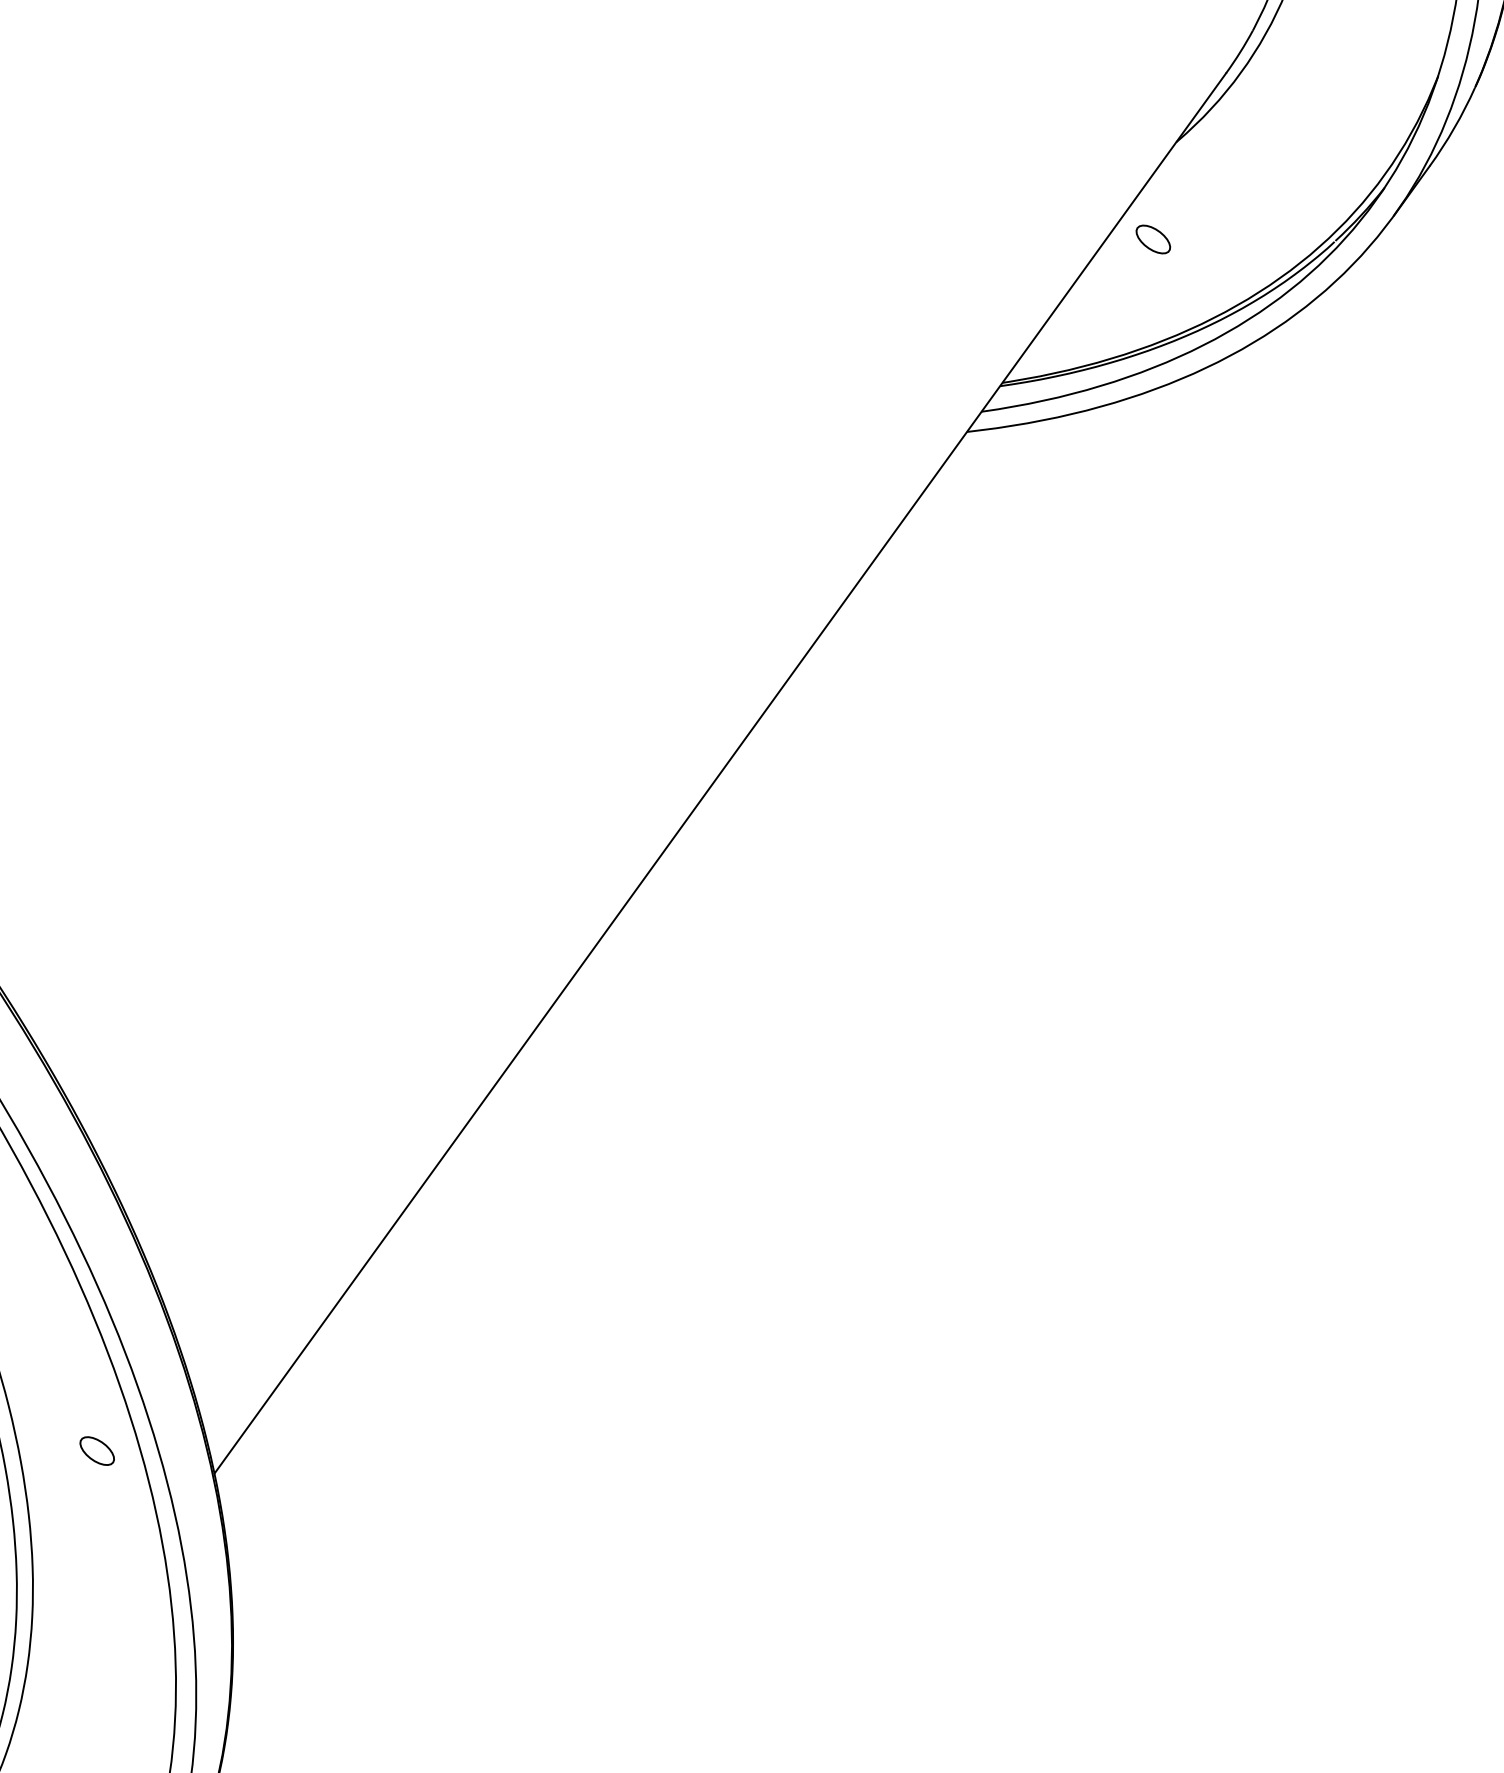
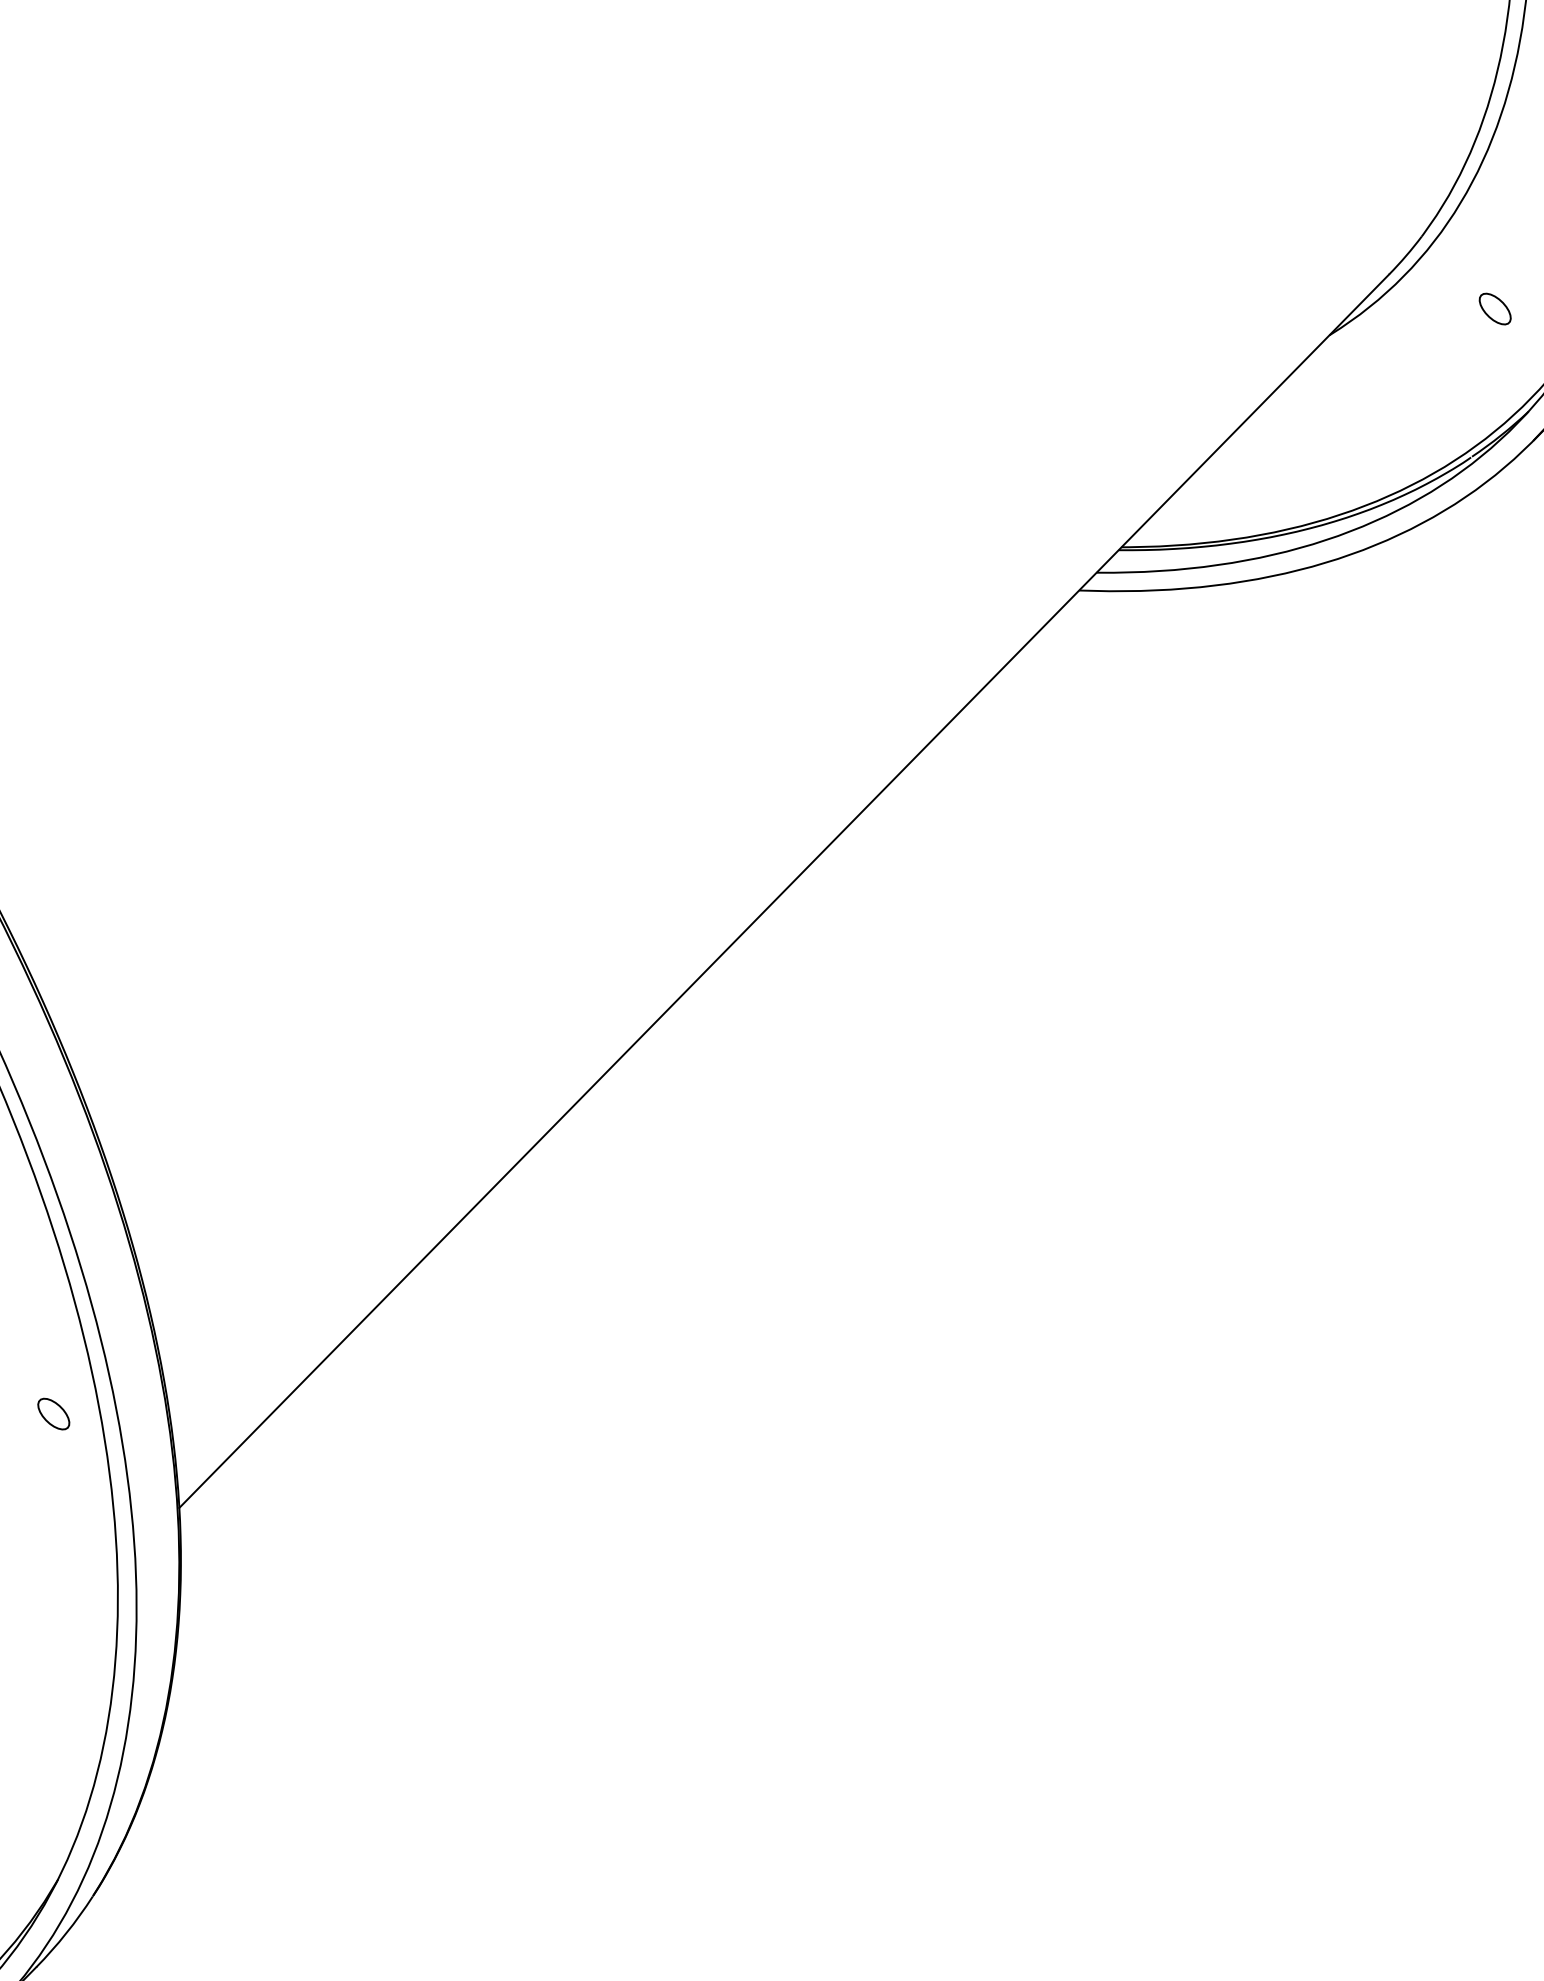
part: (1152, 239) -> (1494, 308), moved
part: (96, 1450) -> (53, 1413), moved

